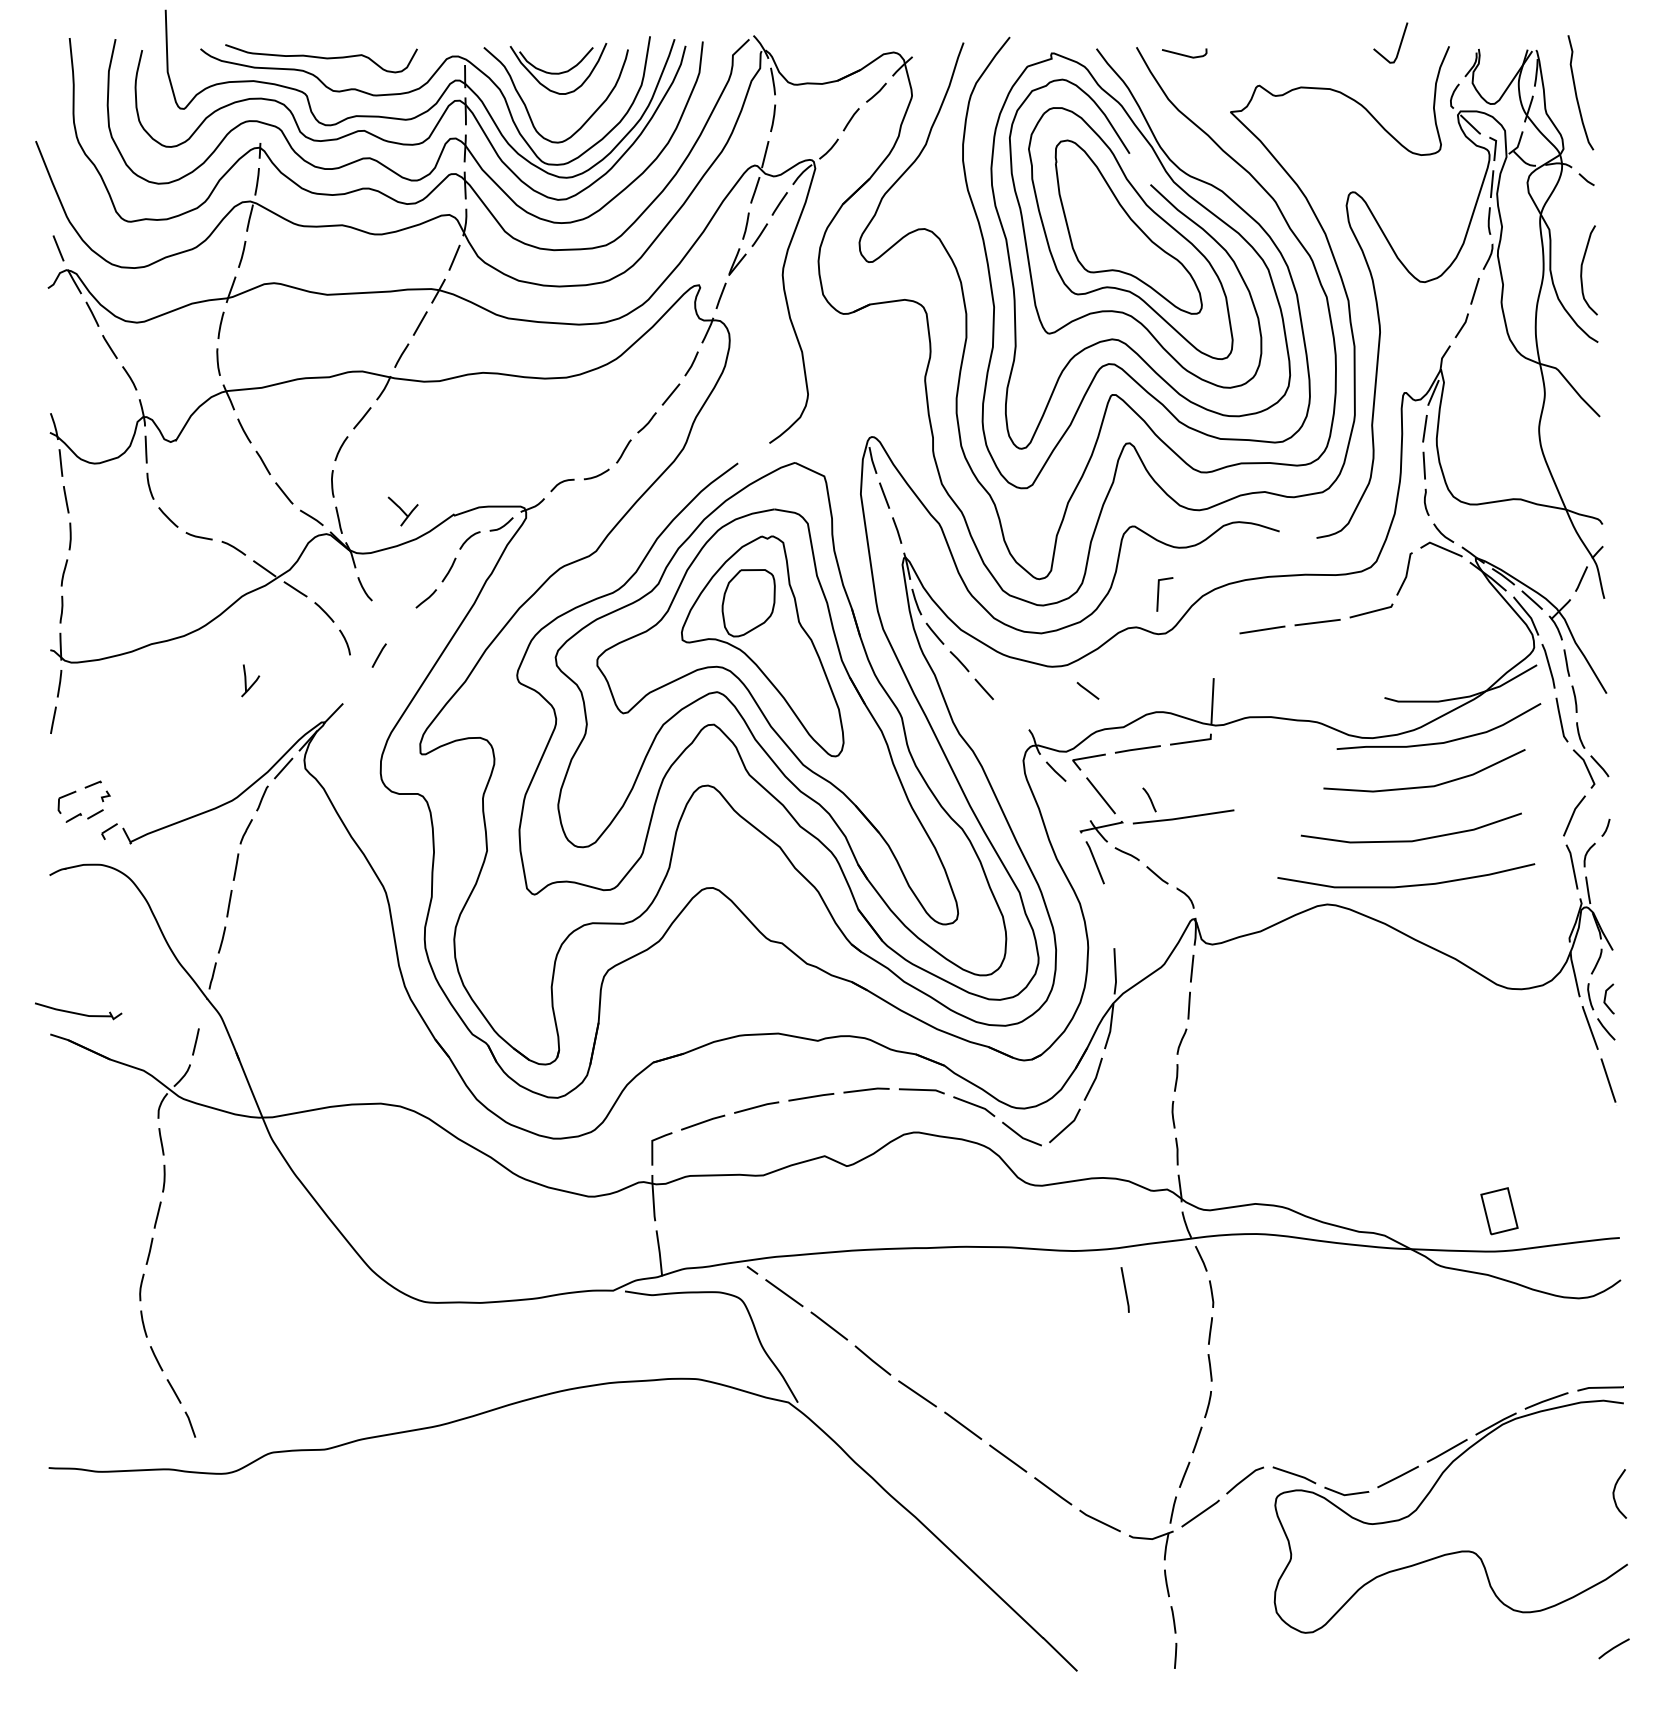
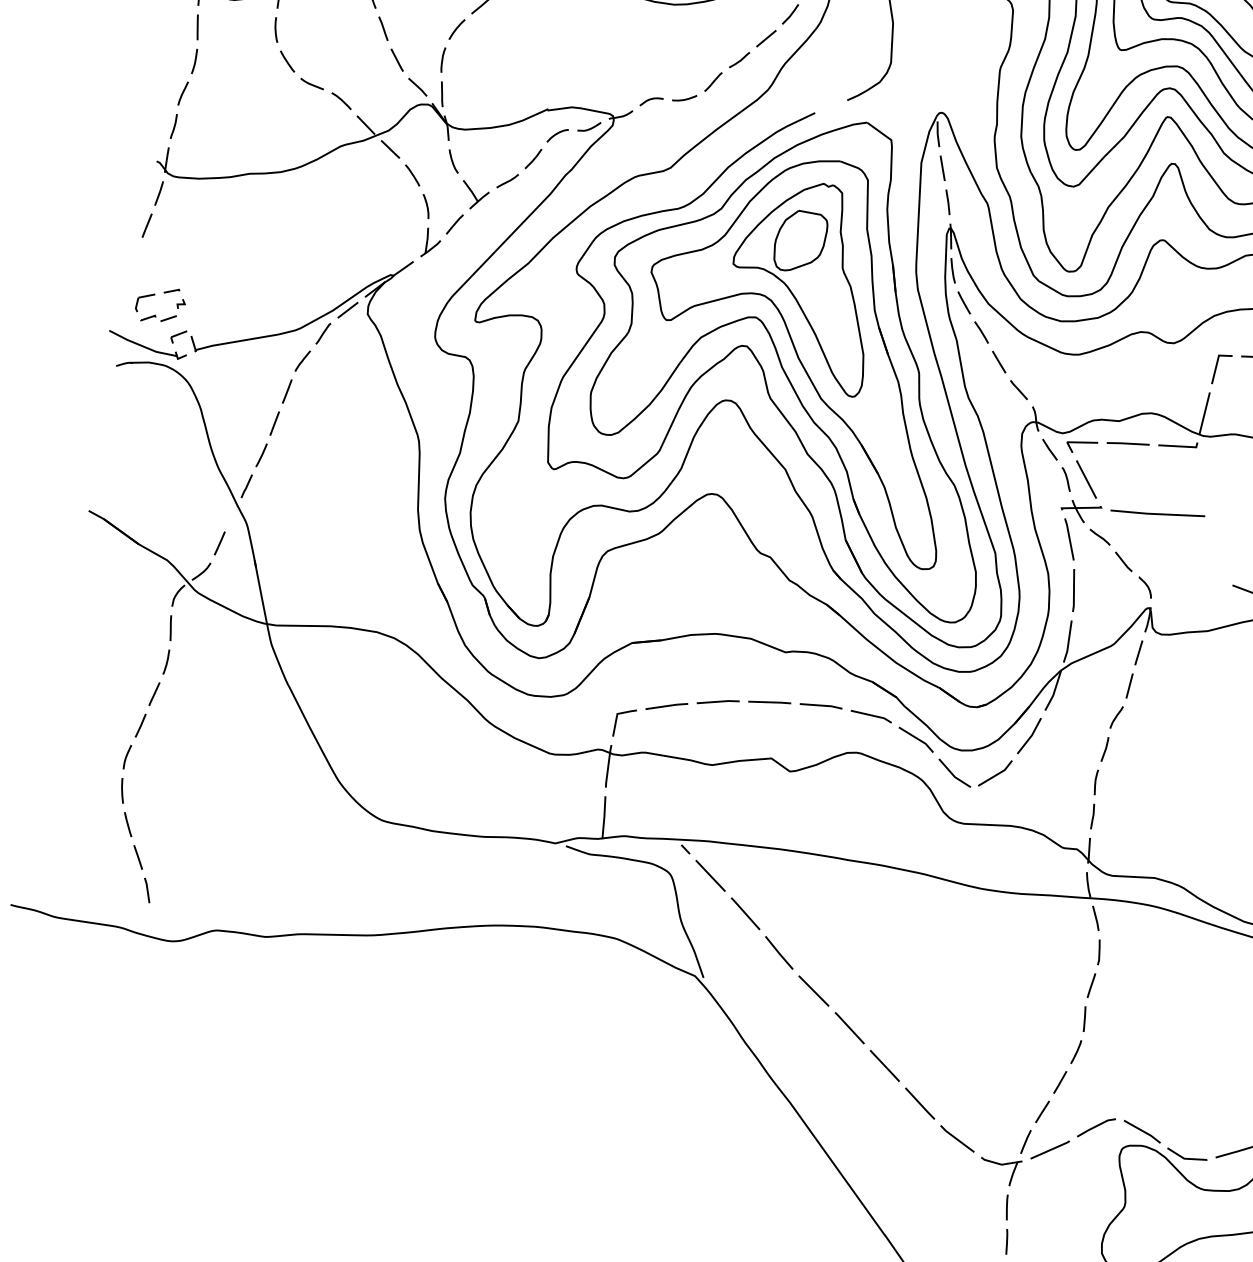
part: (402, 511) -> (473, 195), moved
line: (1159, 593) -> (1217, 367), moved
part: (250, 680) -> (431, 243), moved
line: (1087, 690) -> (1018, 389), moved
curve: (1149, 799) -> (1066, 479), moved
part: (78, 1011) -> (147, 345), moved
line: (1124, 1289) -> (1073, 589), moved

